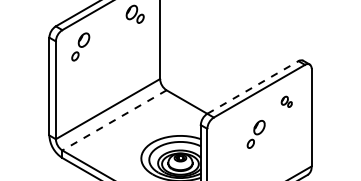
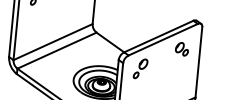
line: (252, 87) -> (158, 36), dashed -> solid
part: (286, 101) -> (181, 48), size x1.67
line: (114, 120) -> (56, 50), dashed -> solid
part: (255, 134) -> (140, 68), moved

